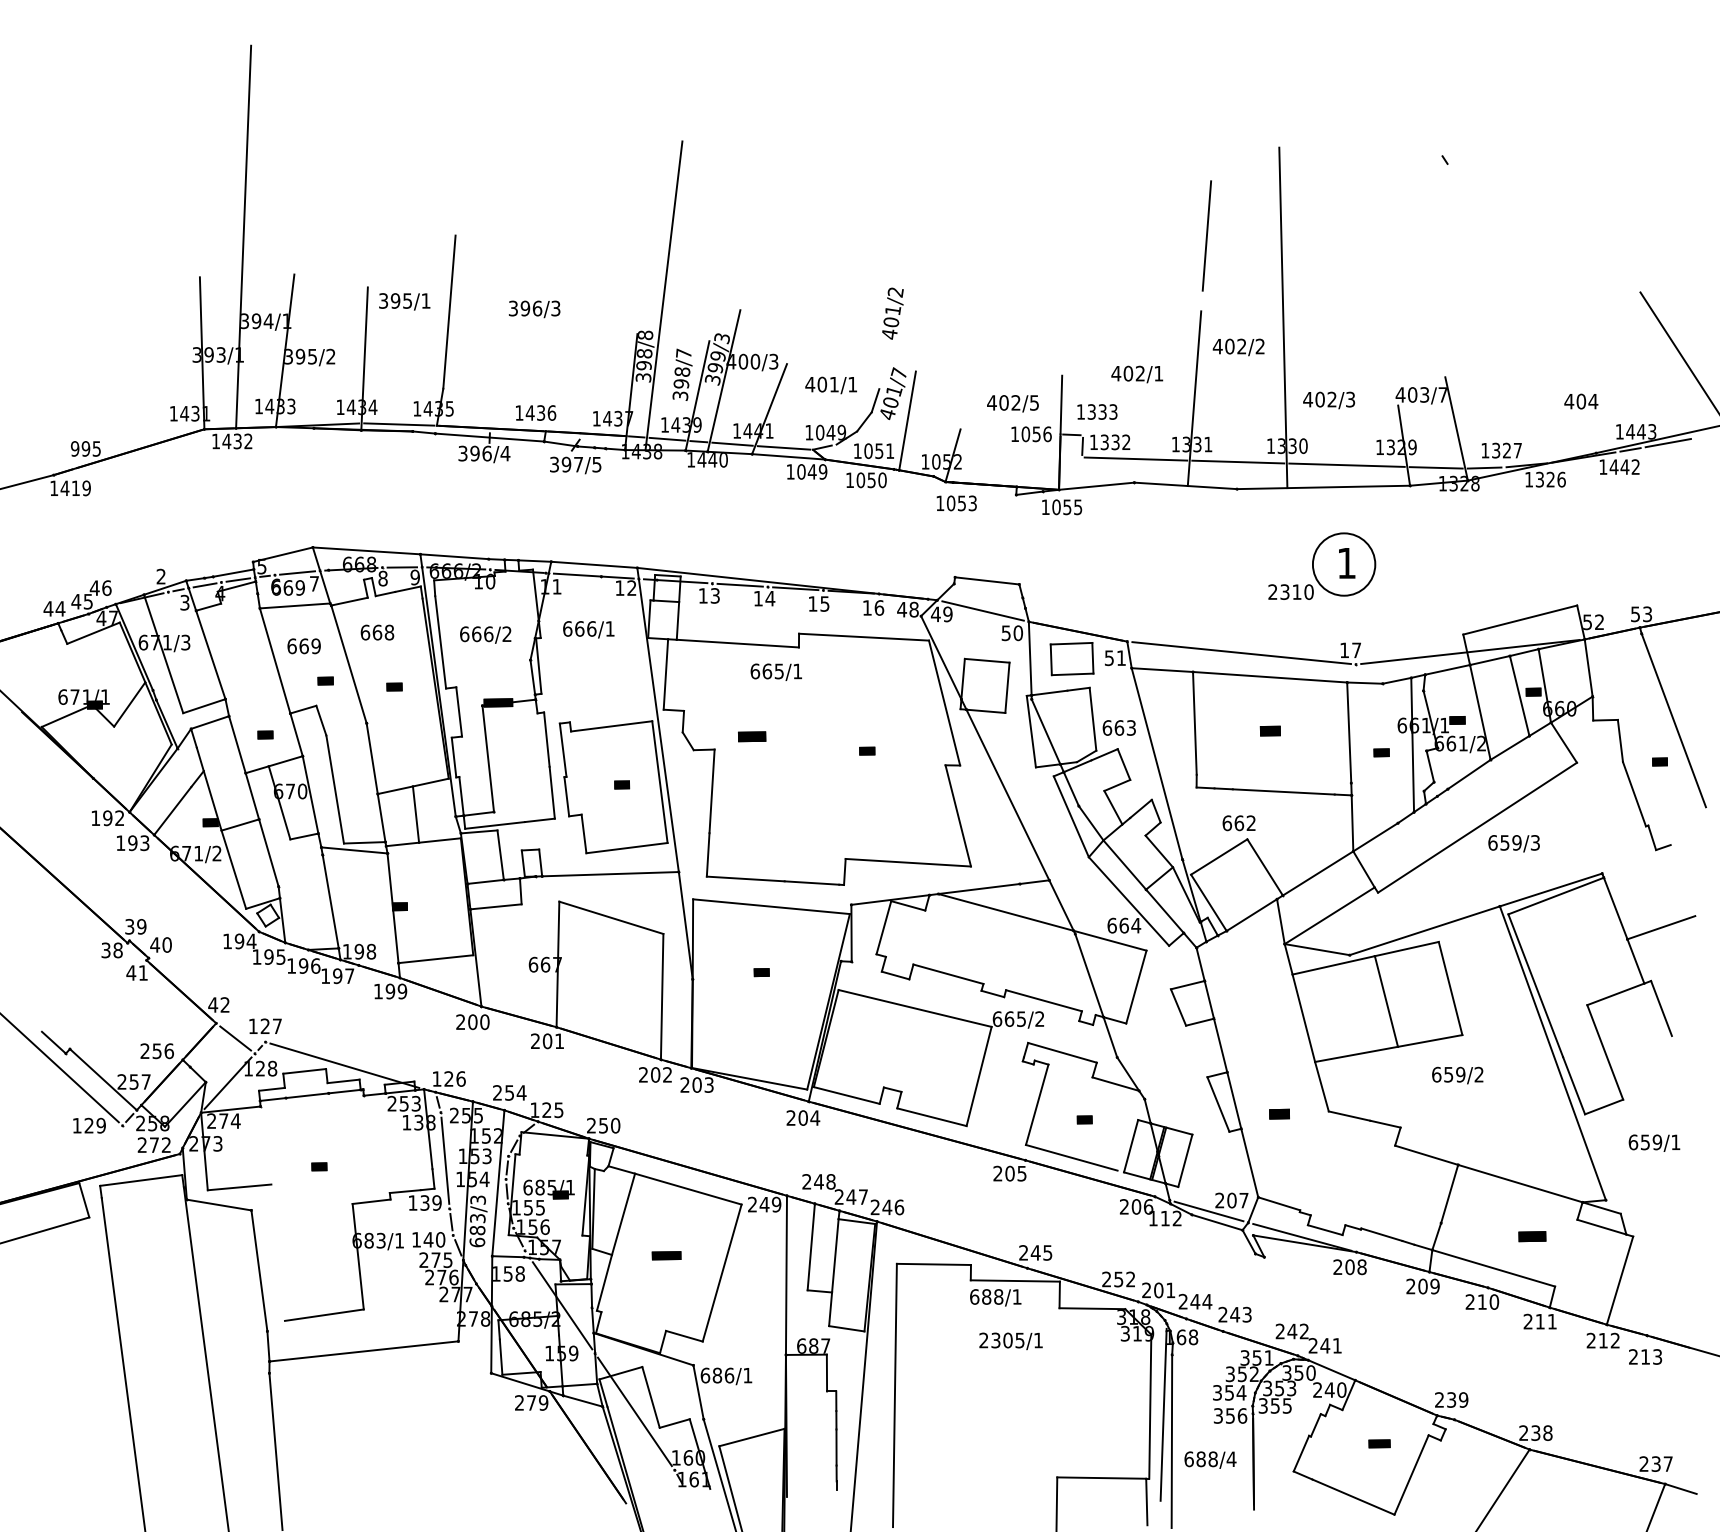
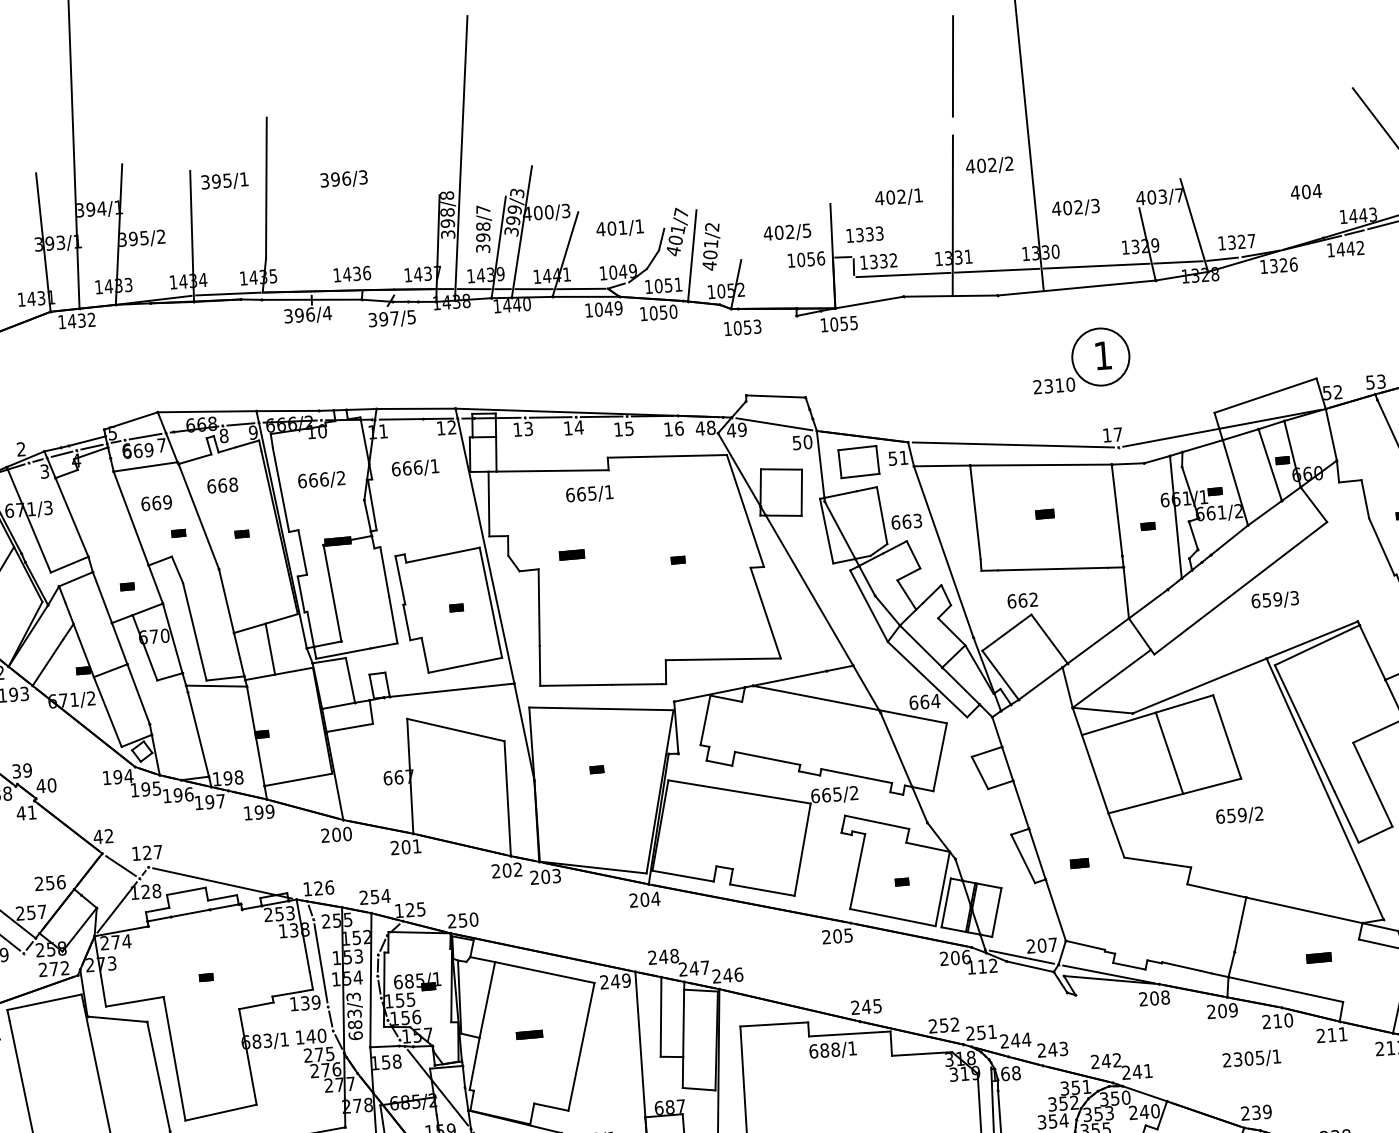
text: (892, 313) -> (710, 246), moved
line: (1128, 1130) -> (942, 888), added
line: (277, 1252) -> (173, 1058), added
text: (1158, 1290) -> (981, 1032), 201 -> 251
text: (1010, 1341) -> (1251, 1059), moved

